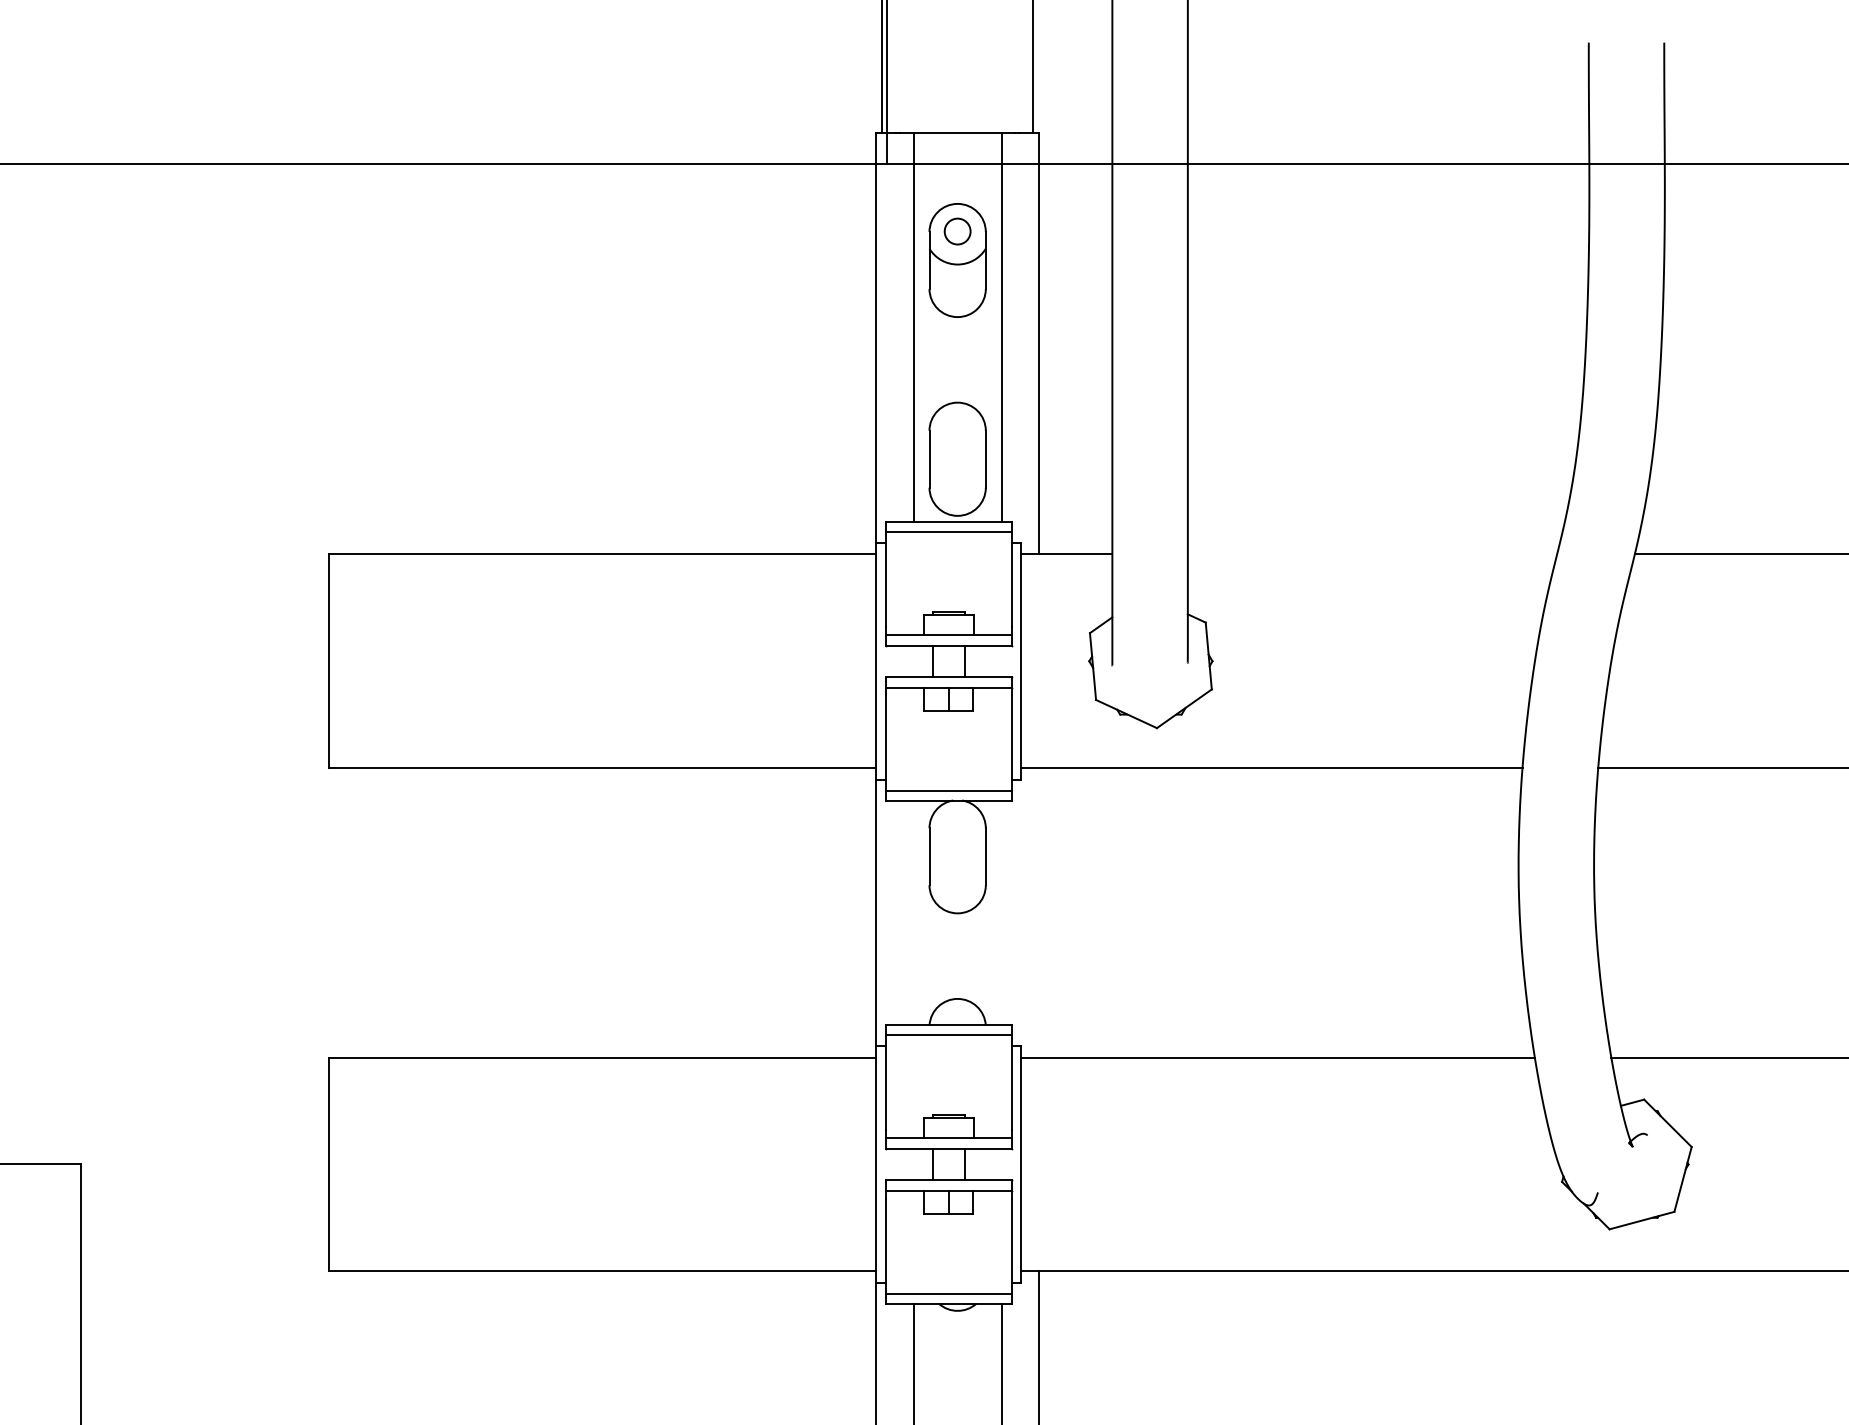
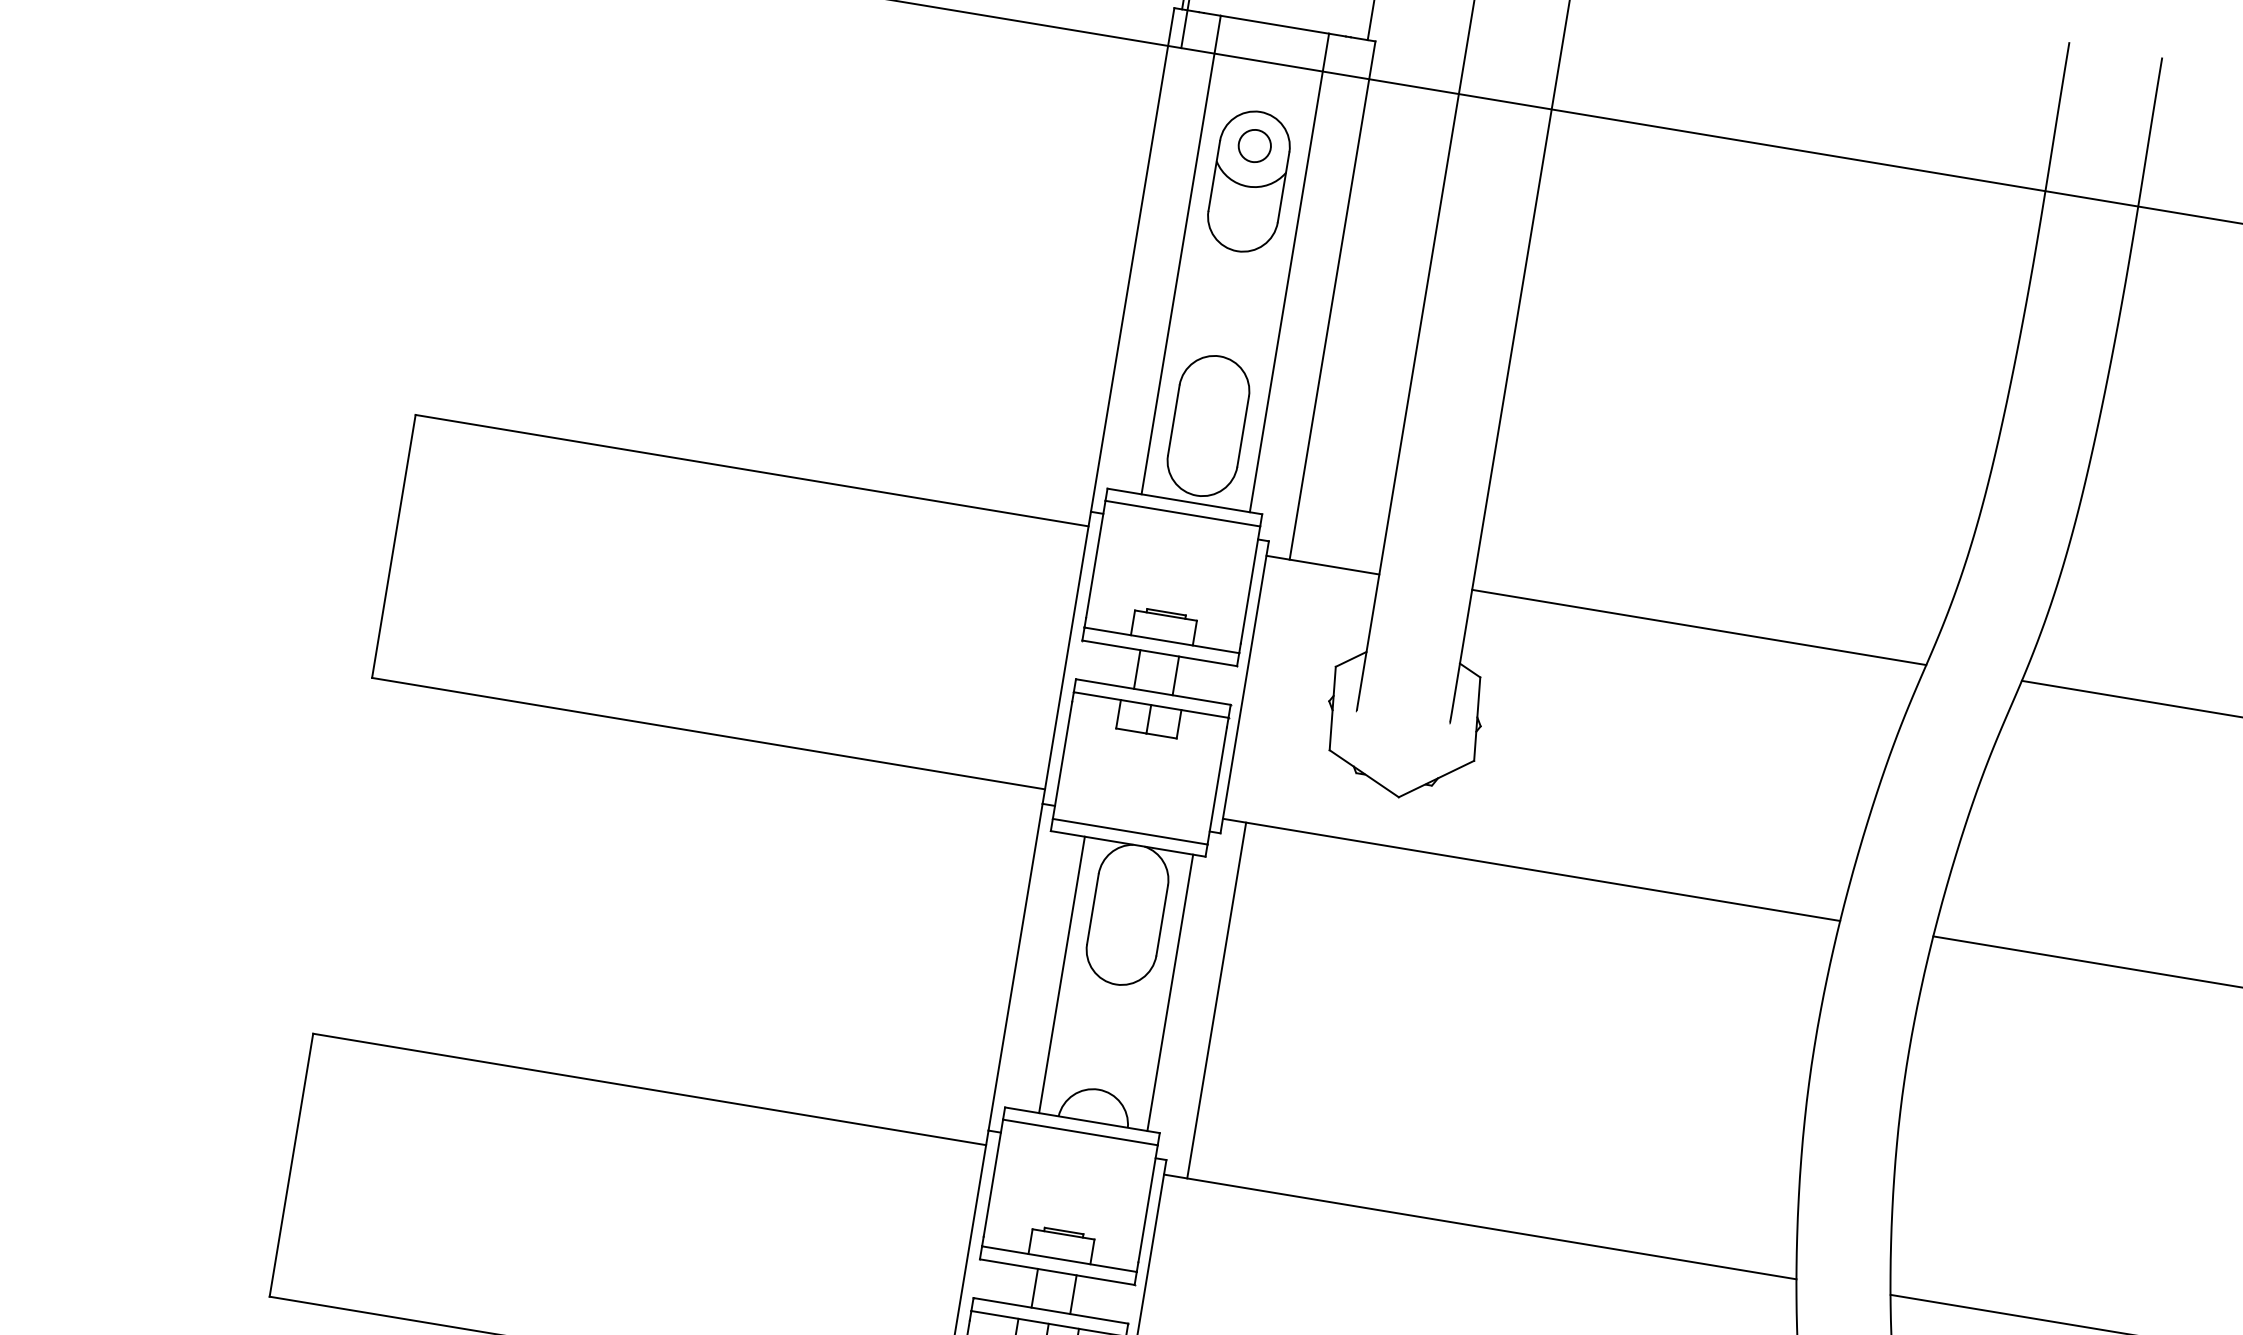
line: (1372, 554) -> (1699, 627), added
line: (913, 912) -> (1061, 974), added
line: (1001, 912) -> (1170, 992), added
line: (1039, 912) -> (1216, 1000), added

